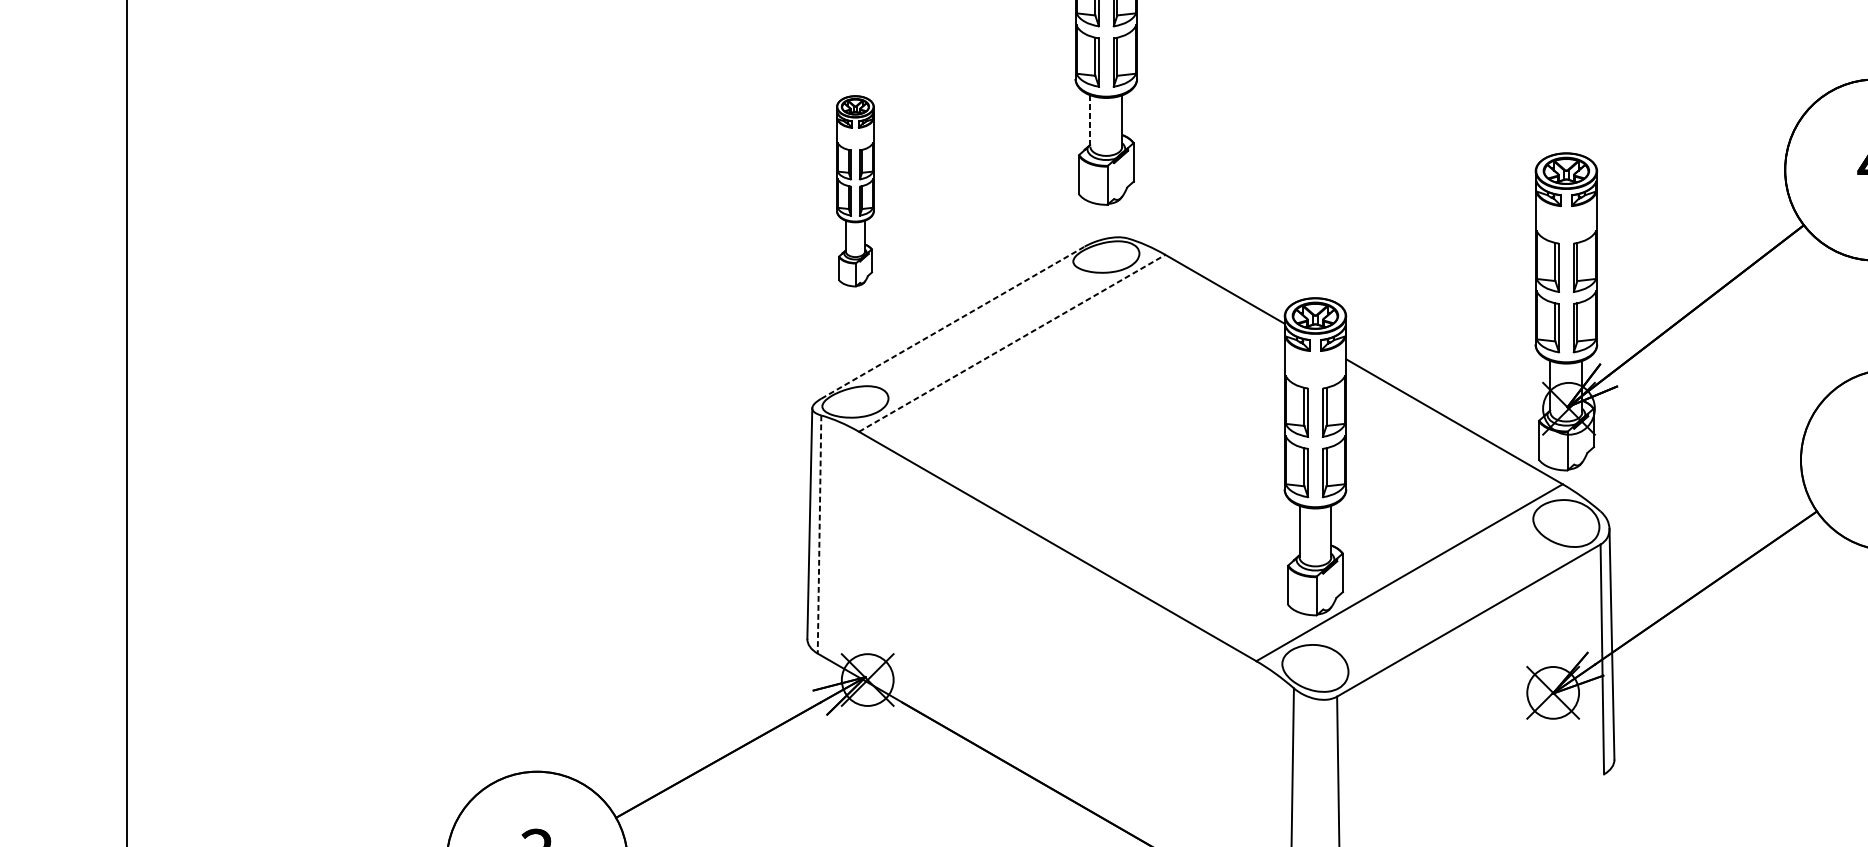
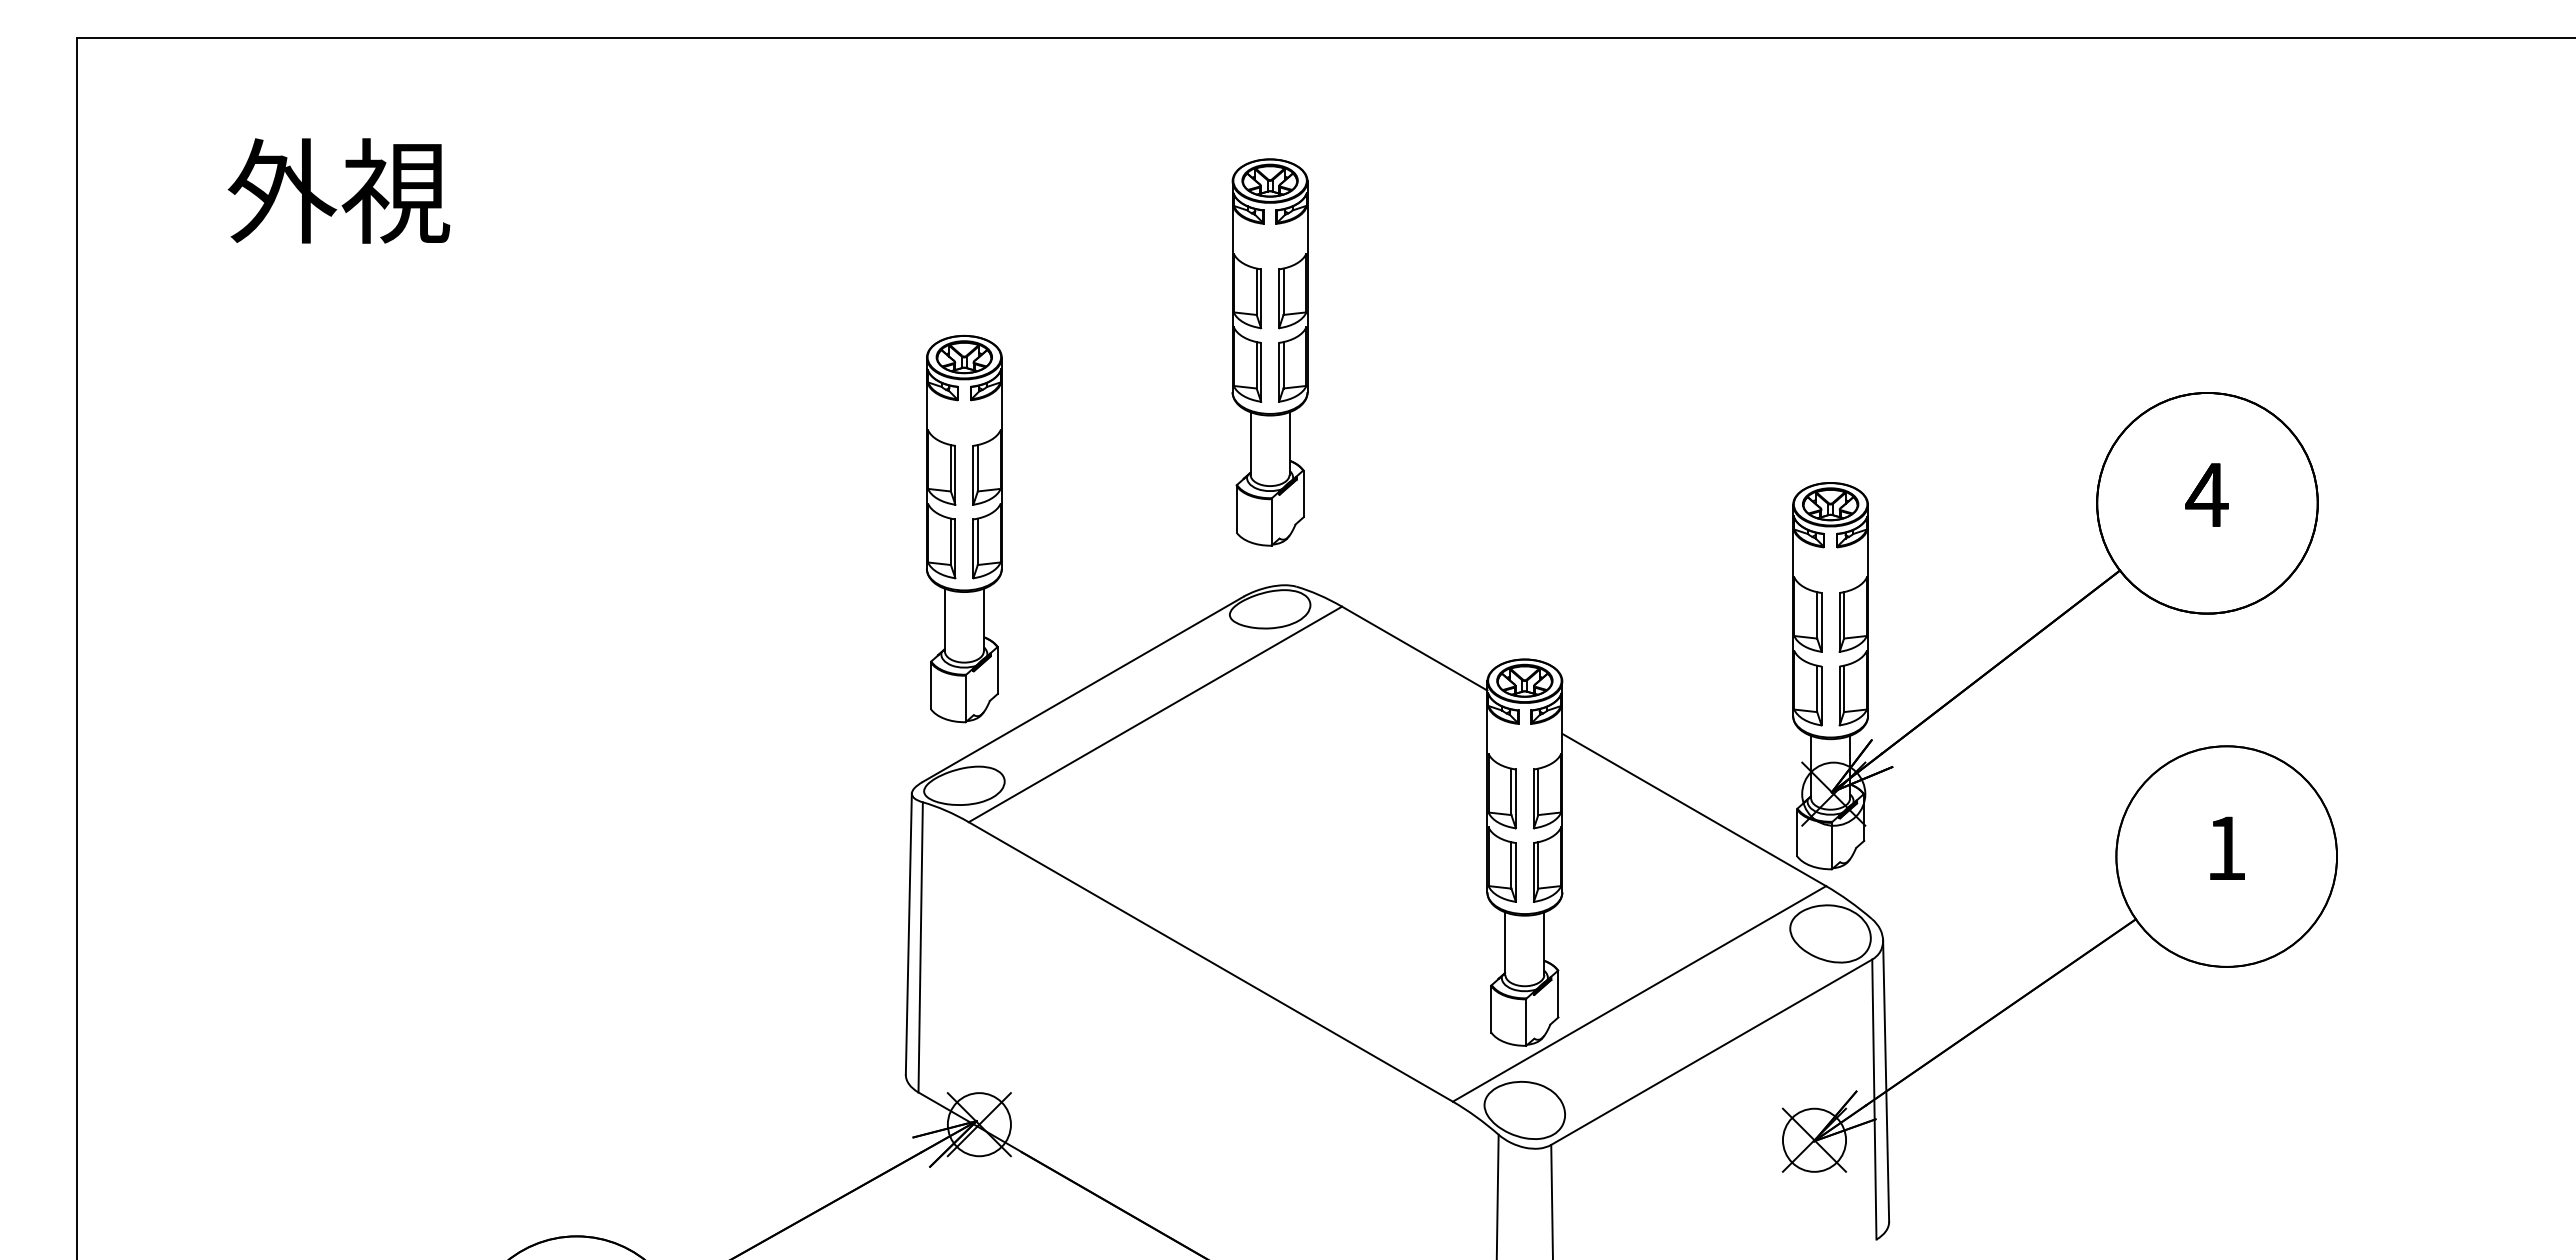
line: (1090, 121) -> (1250, 444), dashed -> solid
part: (855, 191) -> (964, 529), size x1.67
line: (953, 322) -> (1083, 689), dashed -> solid
line: (1012, 343) -> (1155, 714), dashed -> solid
line: (819, 534) -> (920, 947), dashed -> solid

